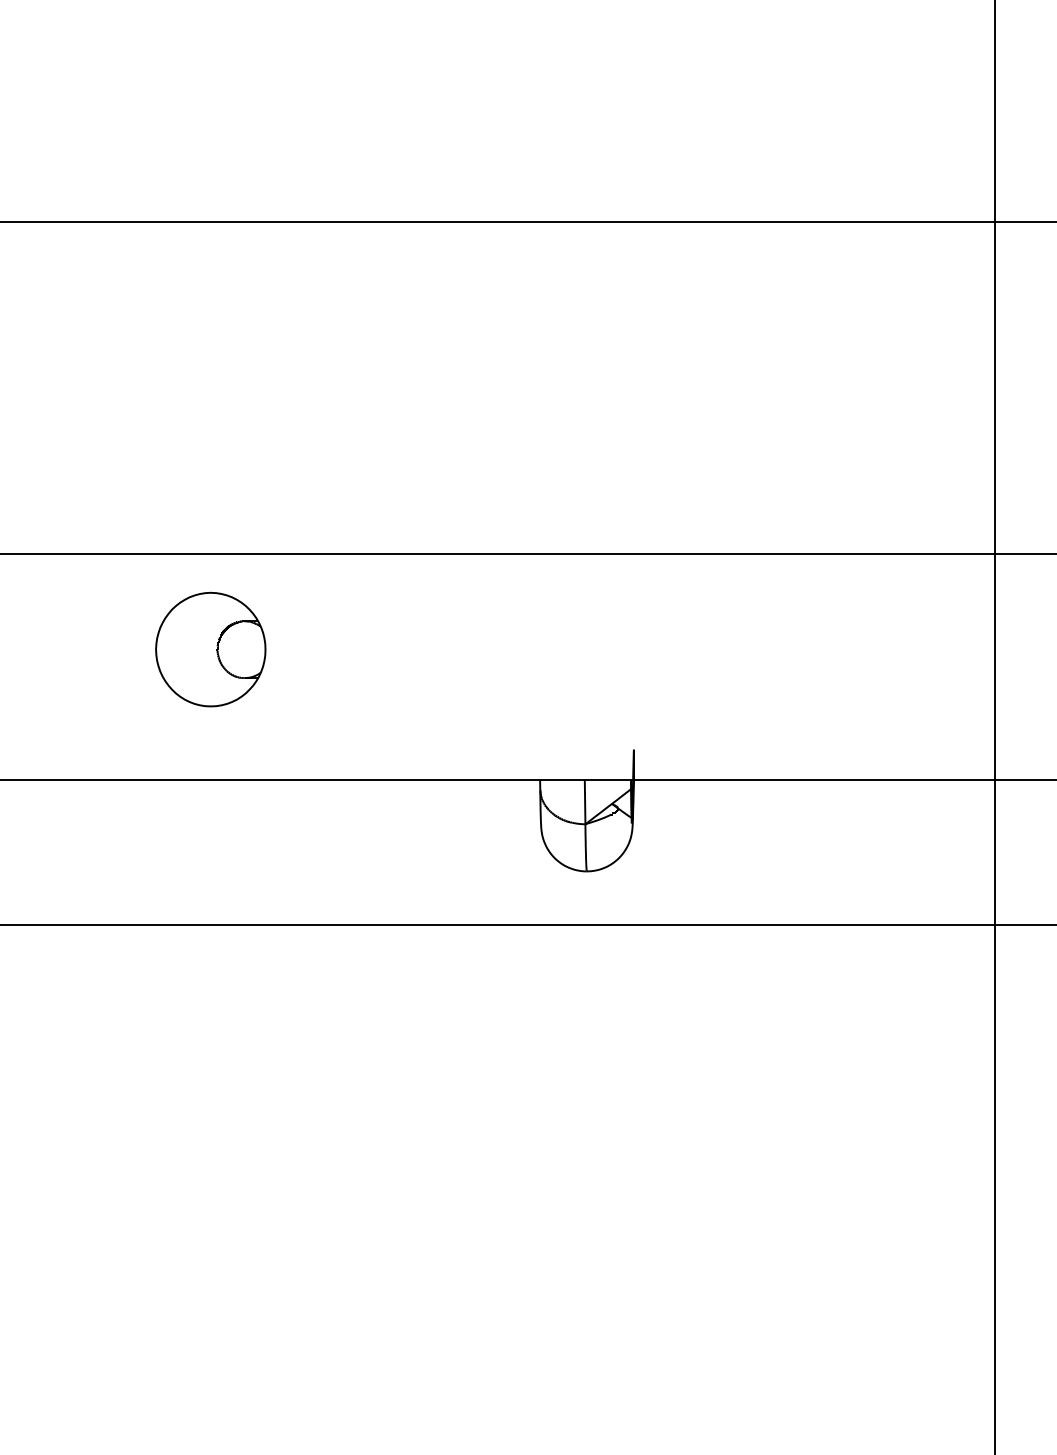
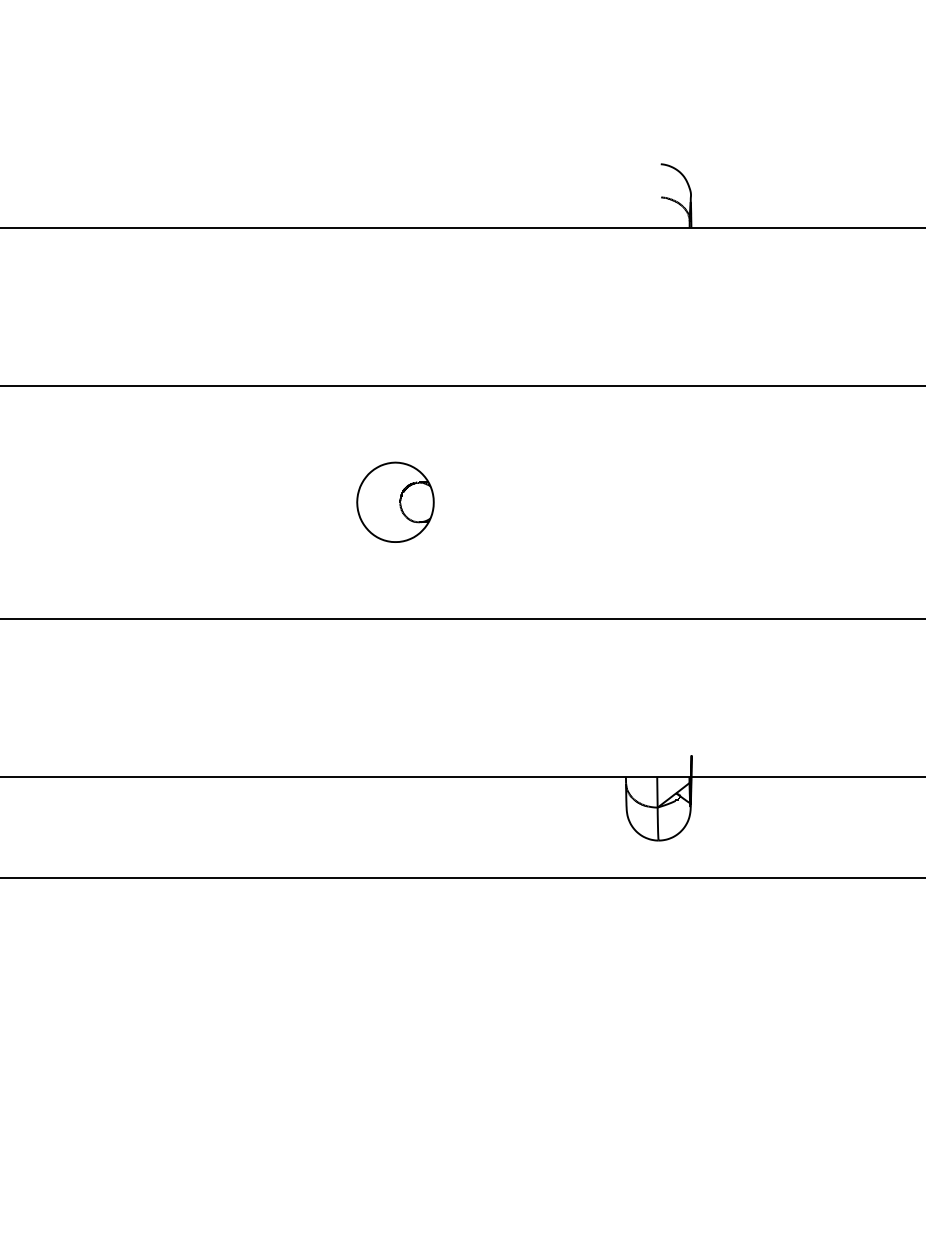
part: (210, 648) -> (395, 501), moved

